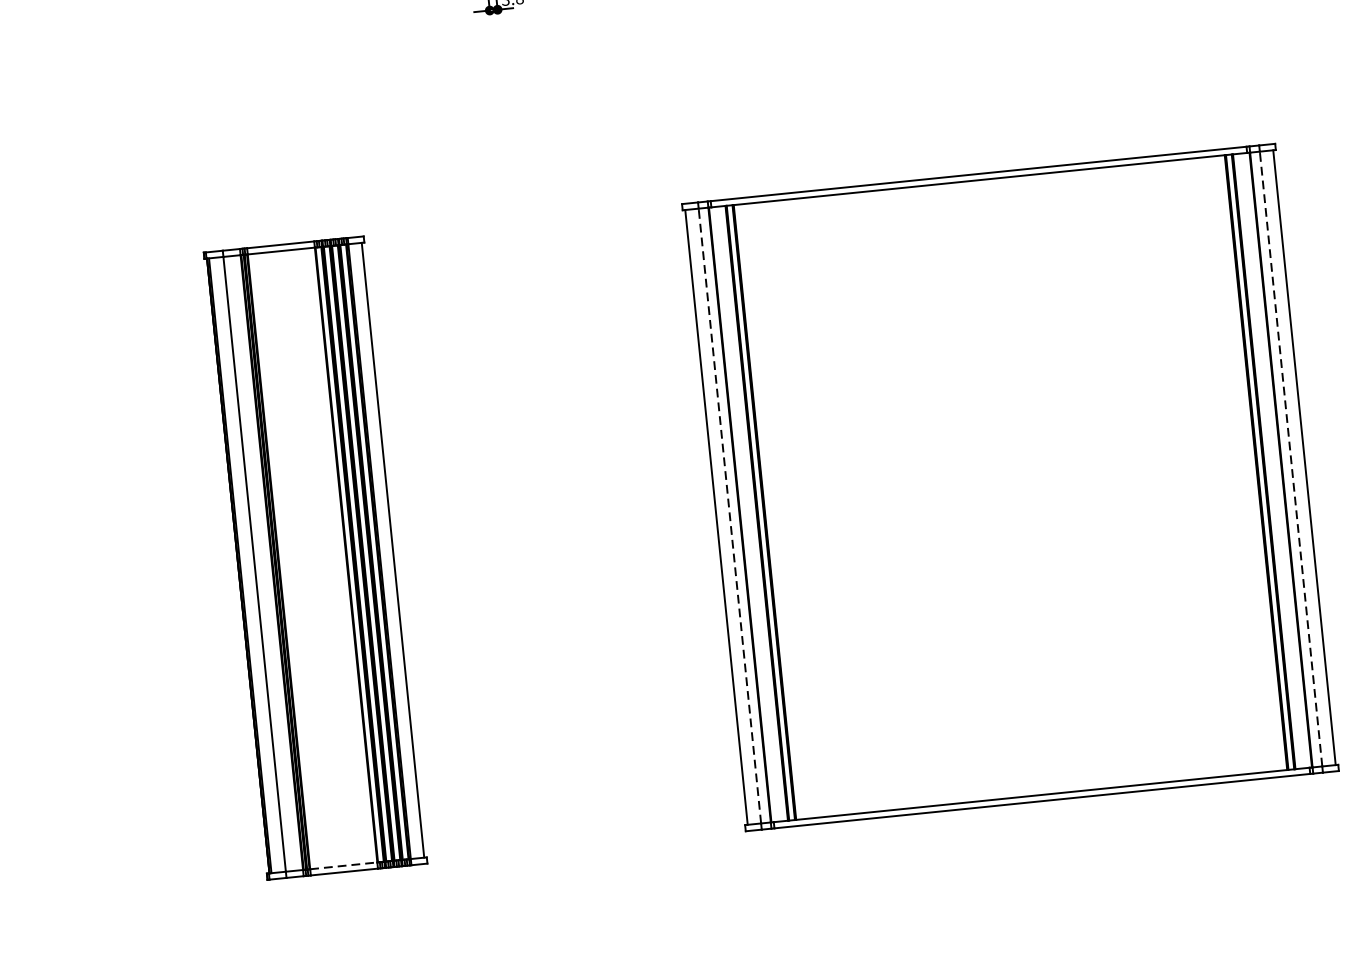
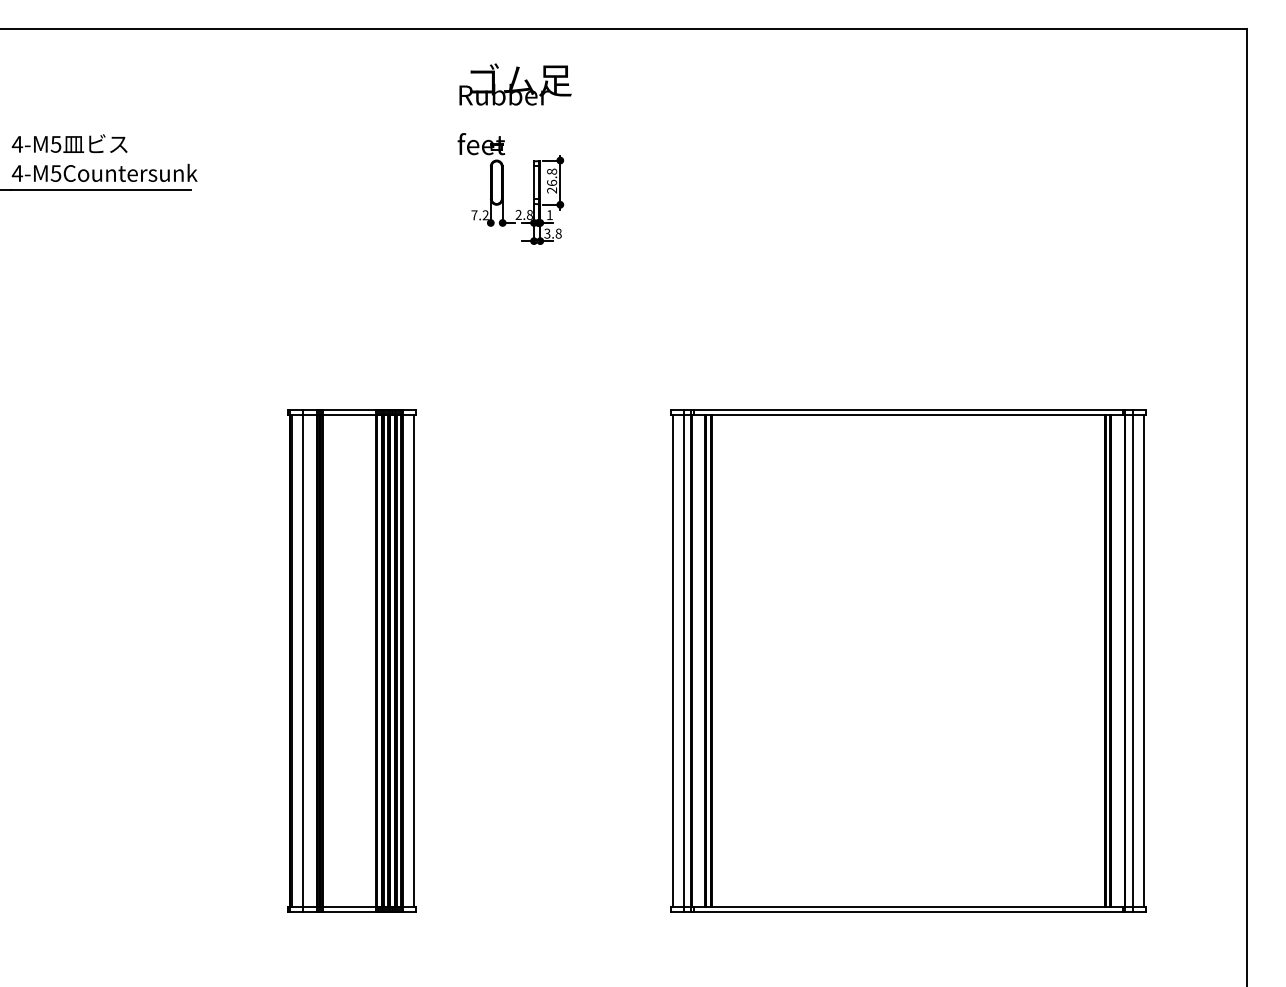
line: (1290, 458) -> (1132, 660), dashed -> solid
line: (729, 515) -> (683, 660), dashed -> solid
line: (343, 866) -> (349, 907), dashed -> solid

